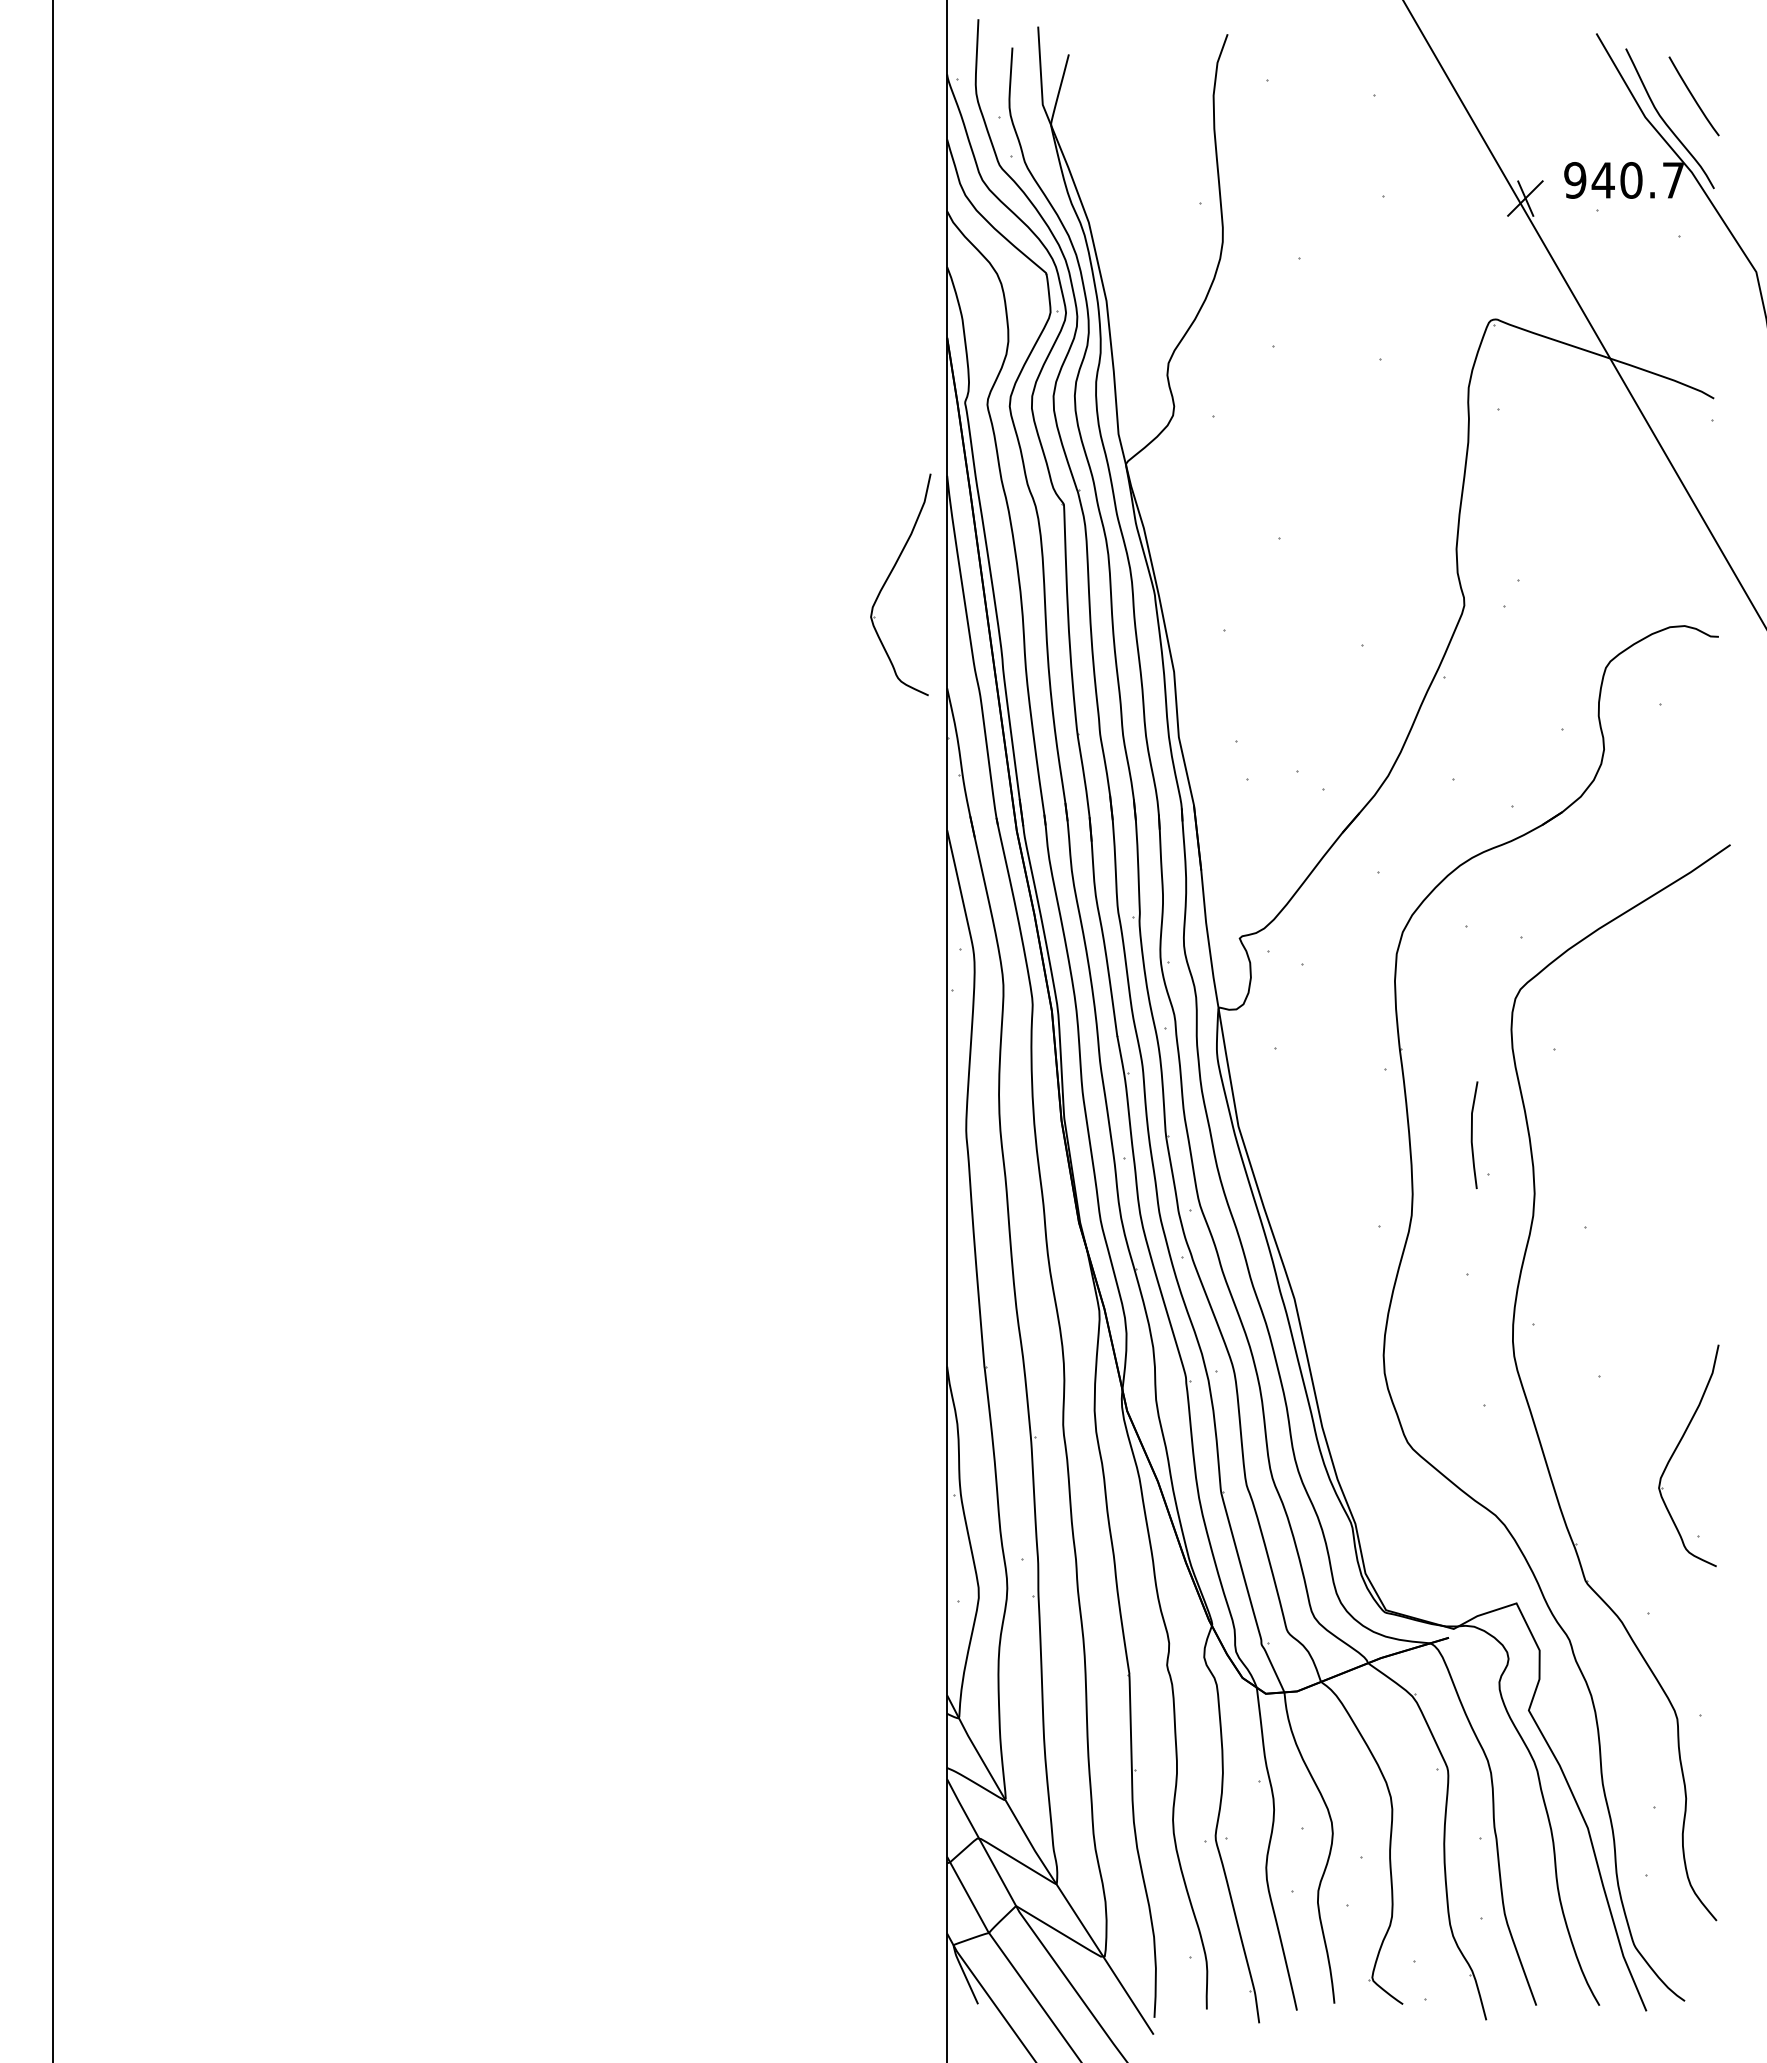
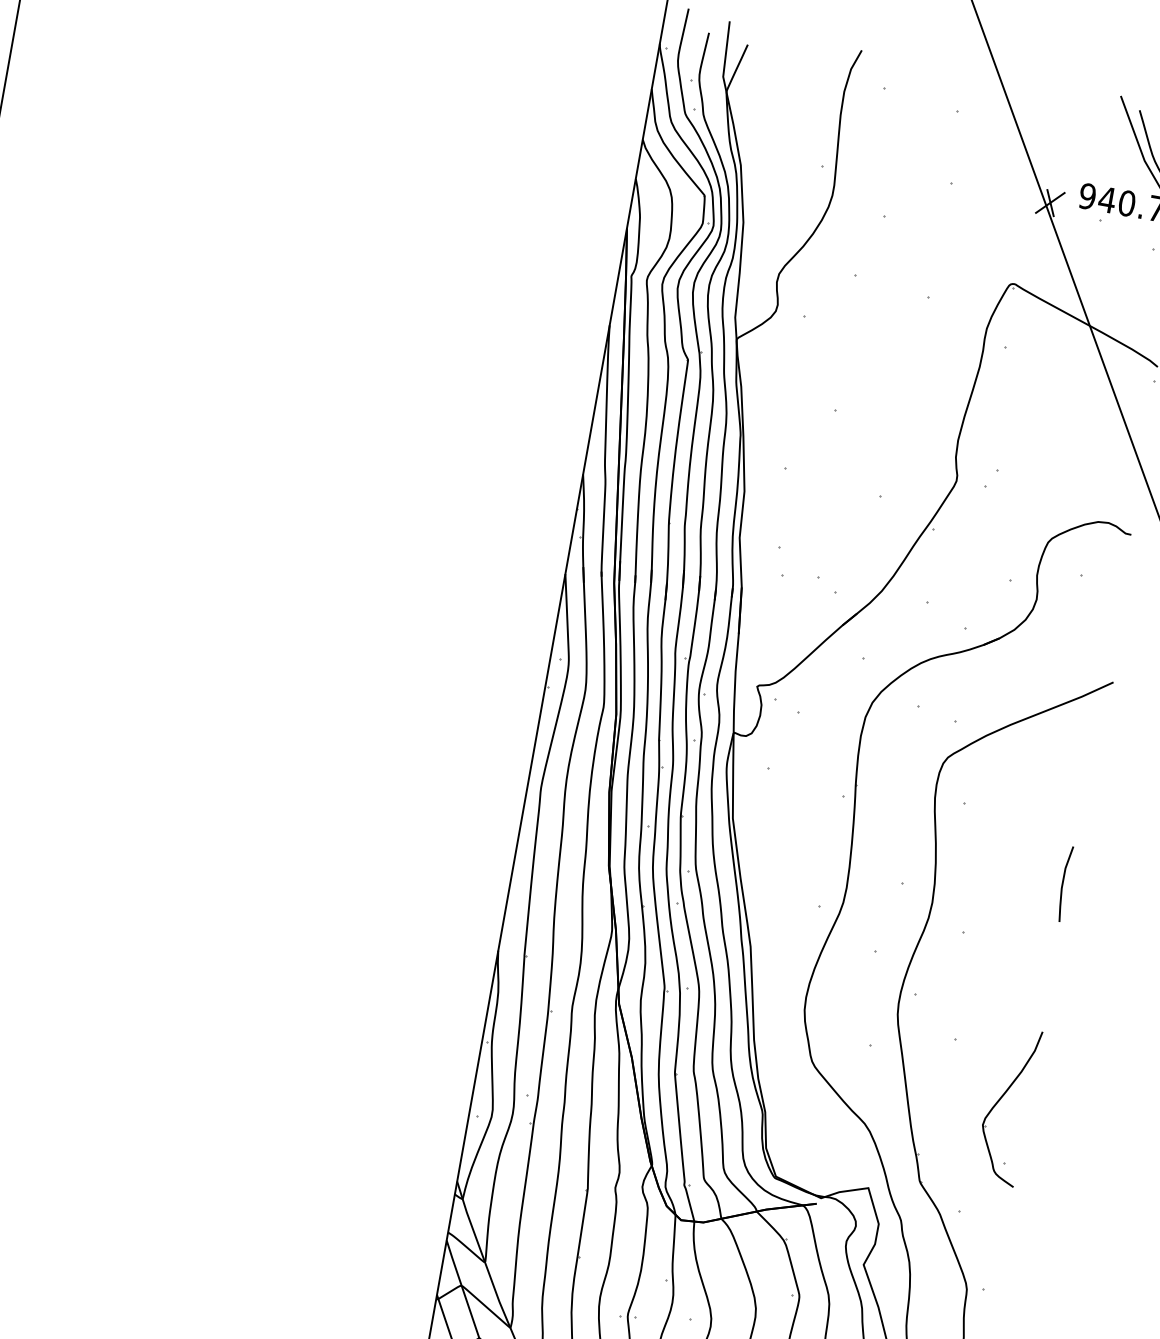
part: (888, 579) -> (555, 390), removed
line: (1472, 1135) -> (1063, 883), moved

